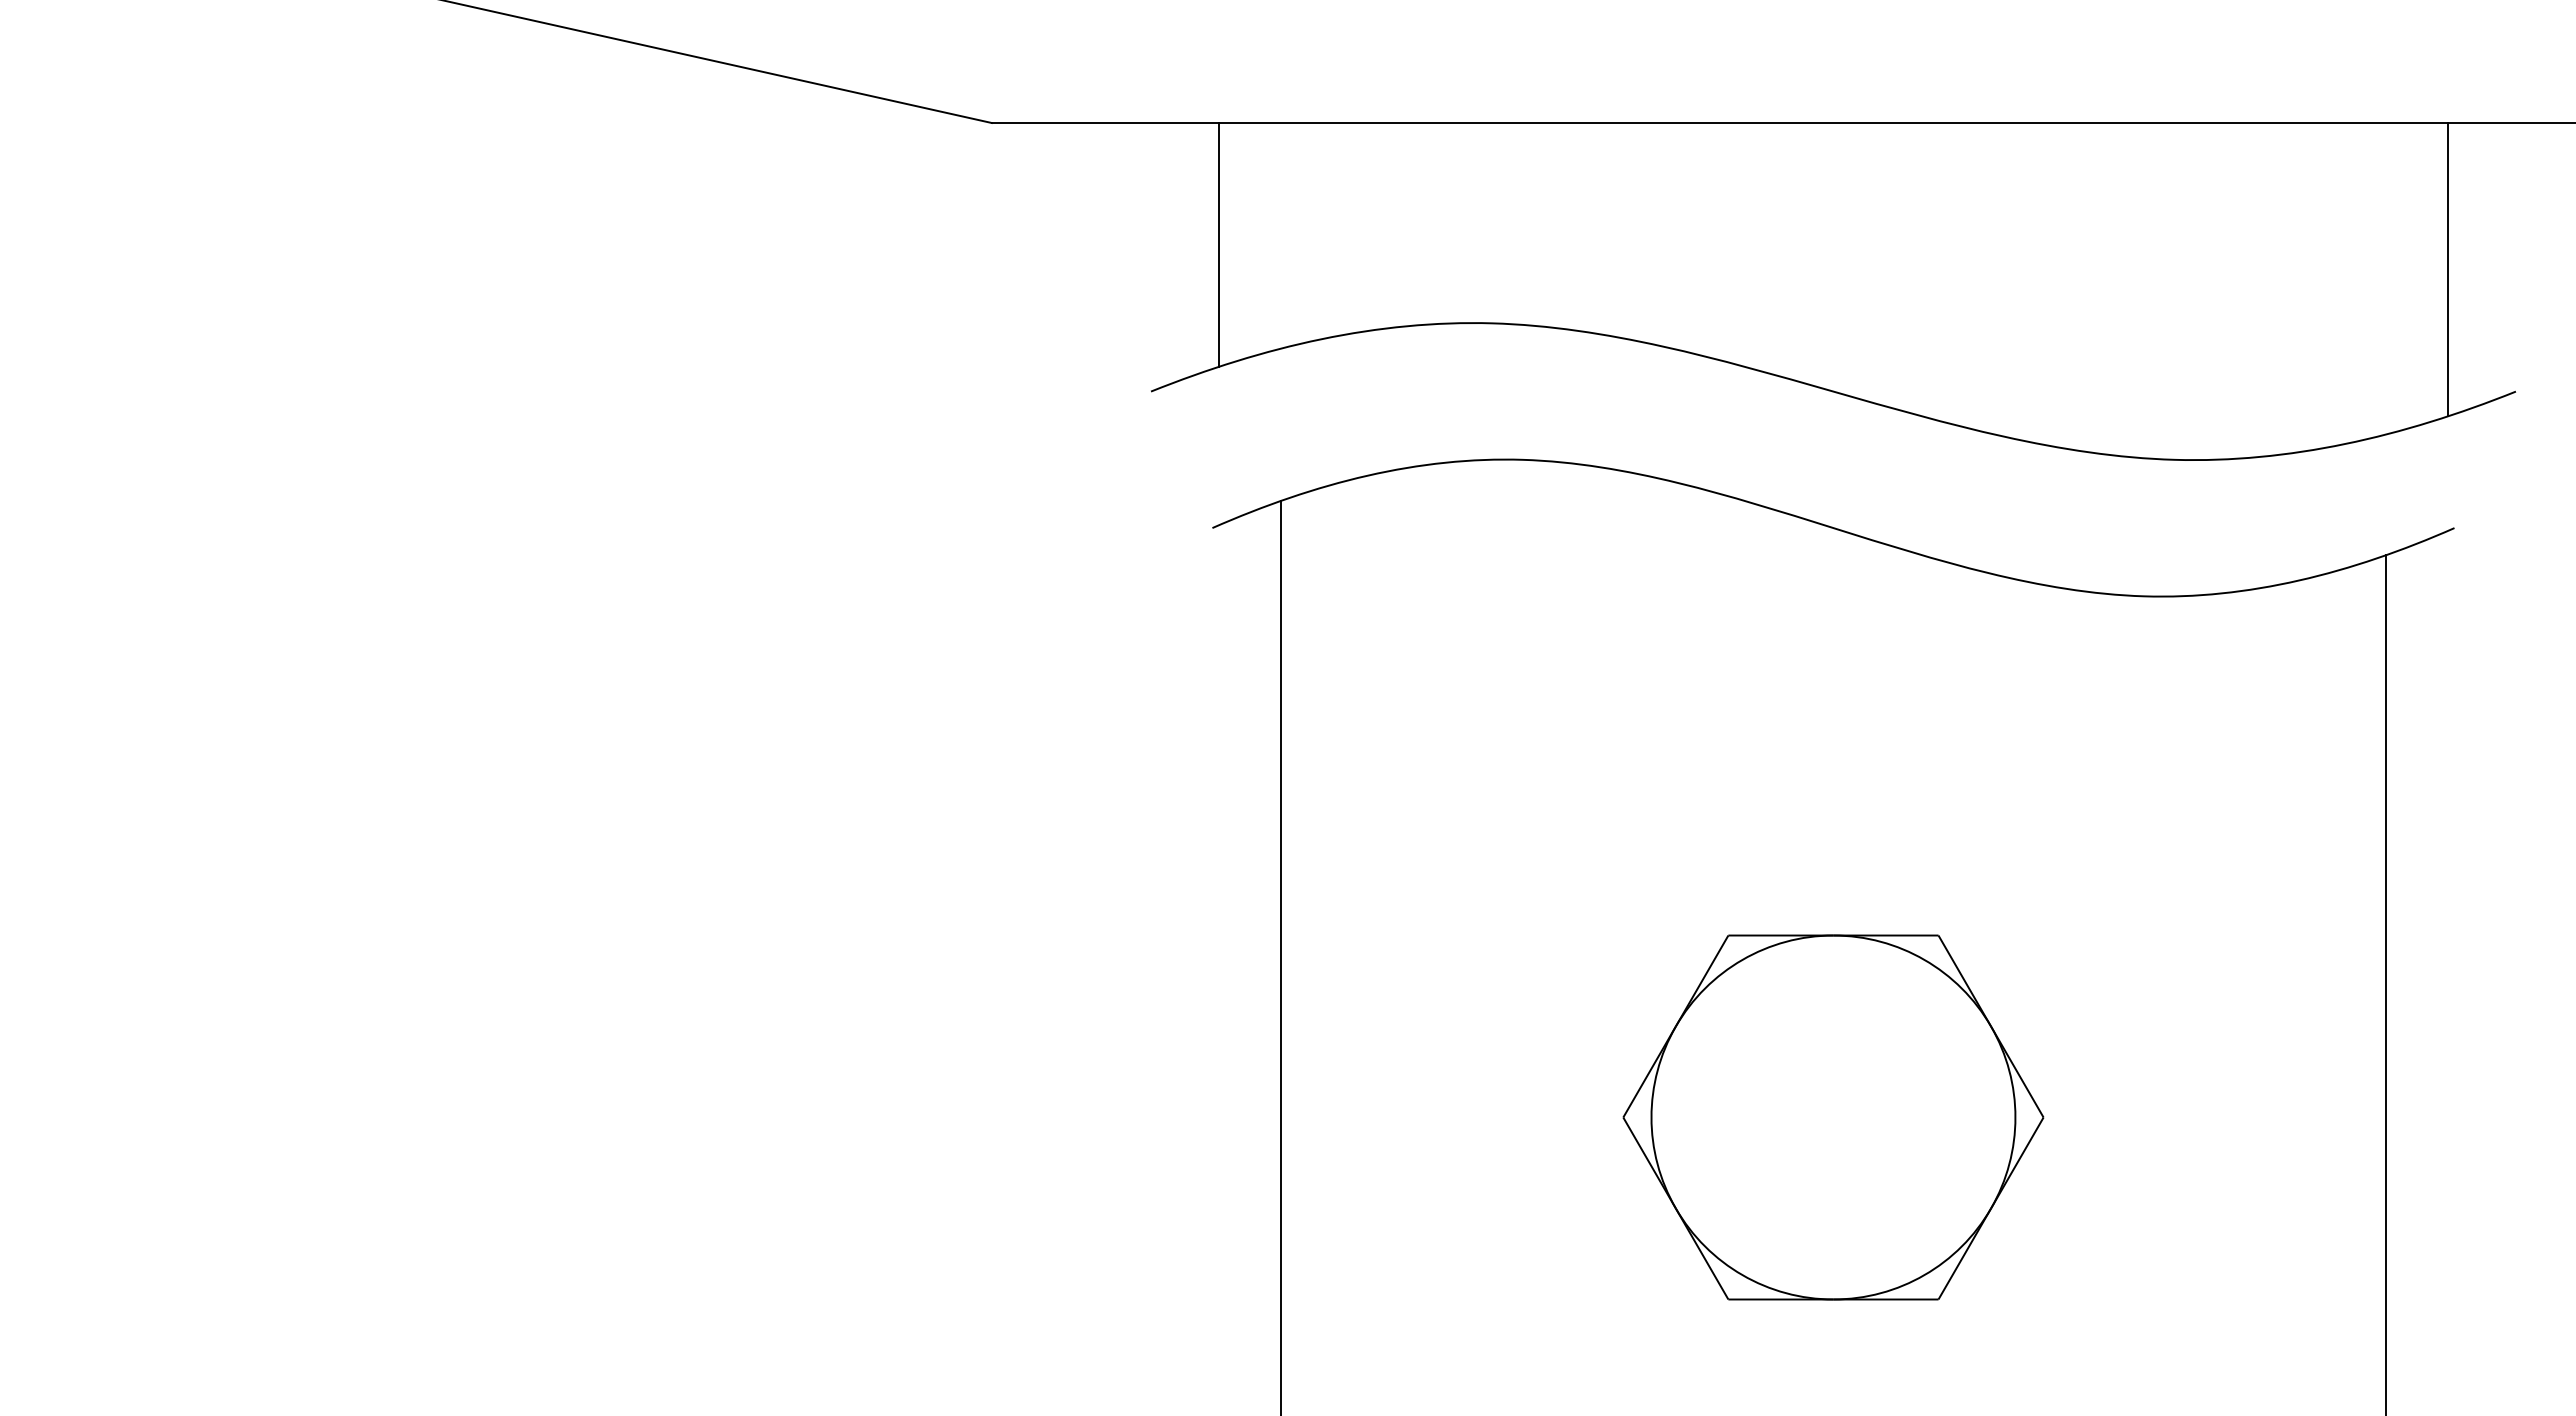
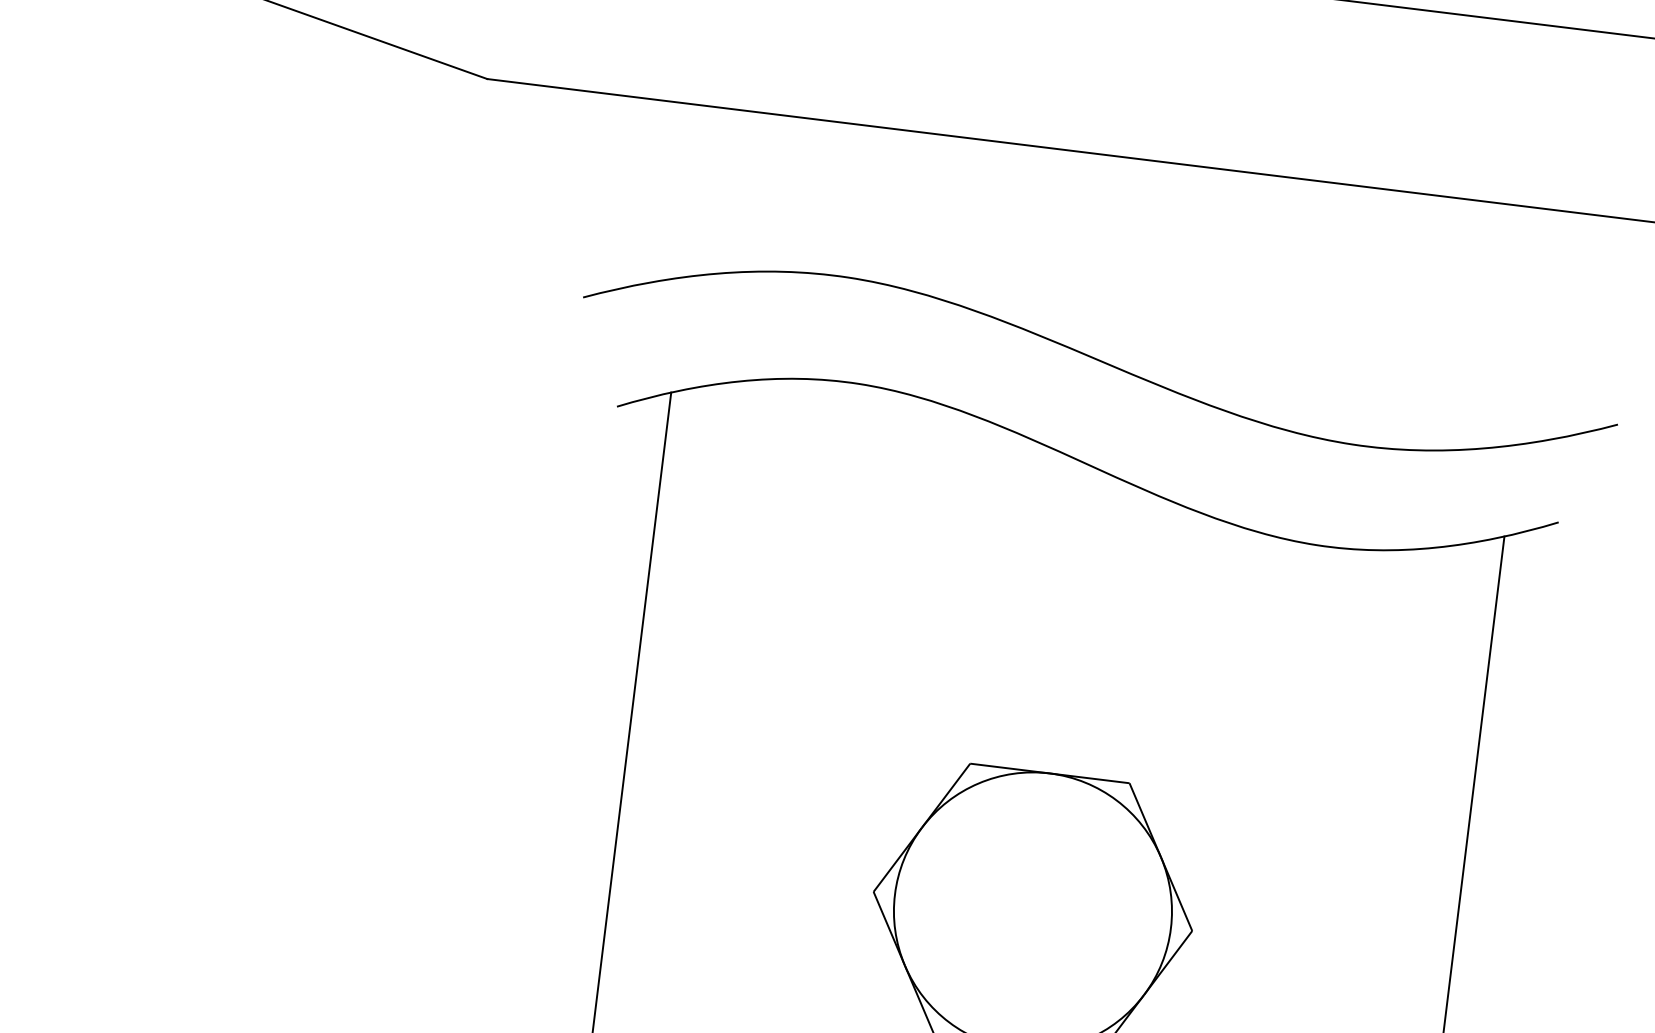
line: (1219, 244) -> (648, 192), removed
line: (2447, 269) -> (1577, 325), removed

